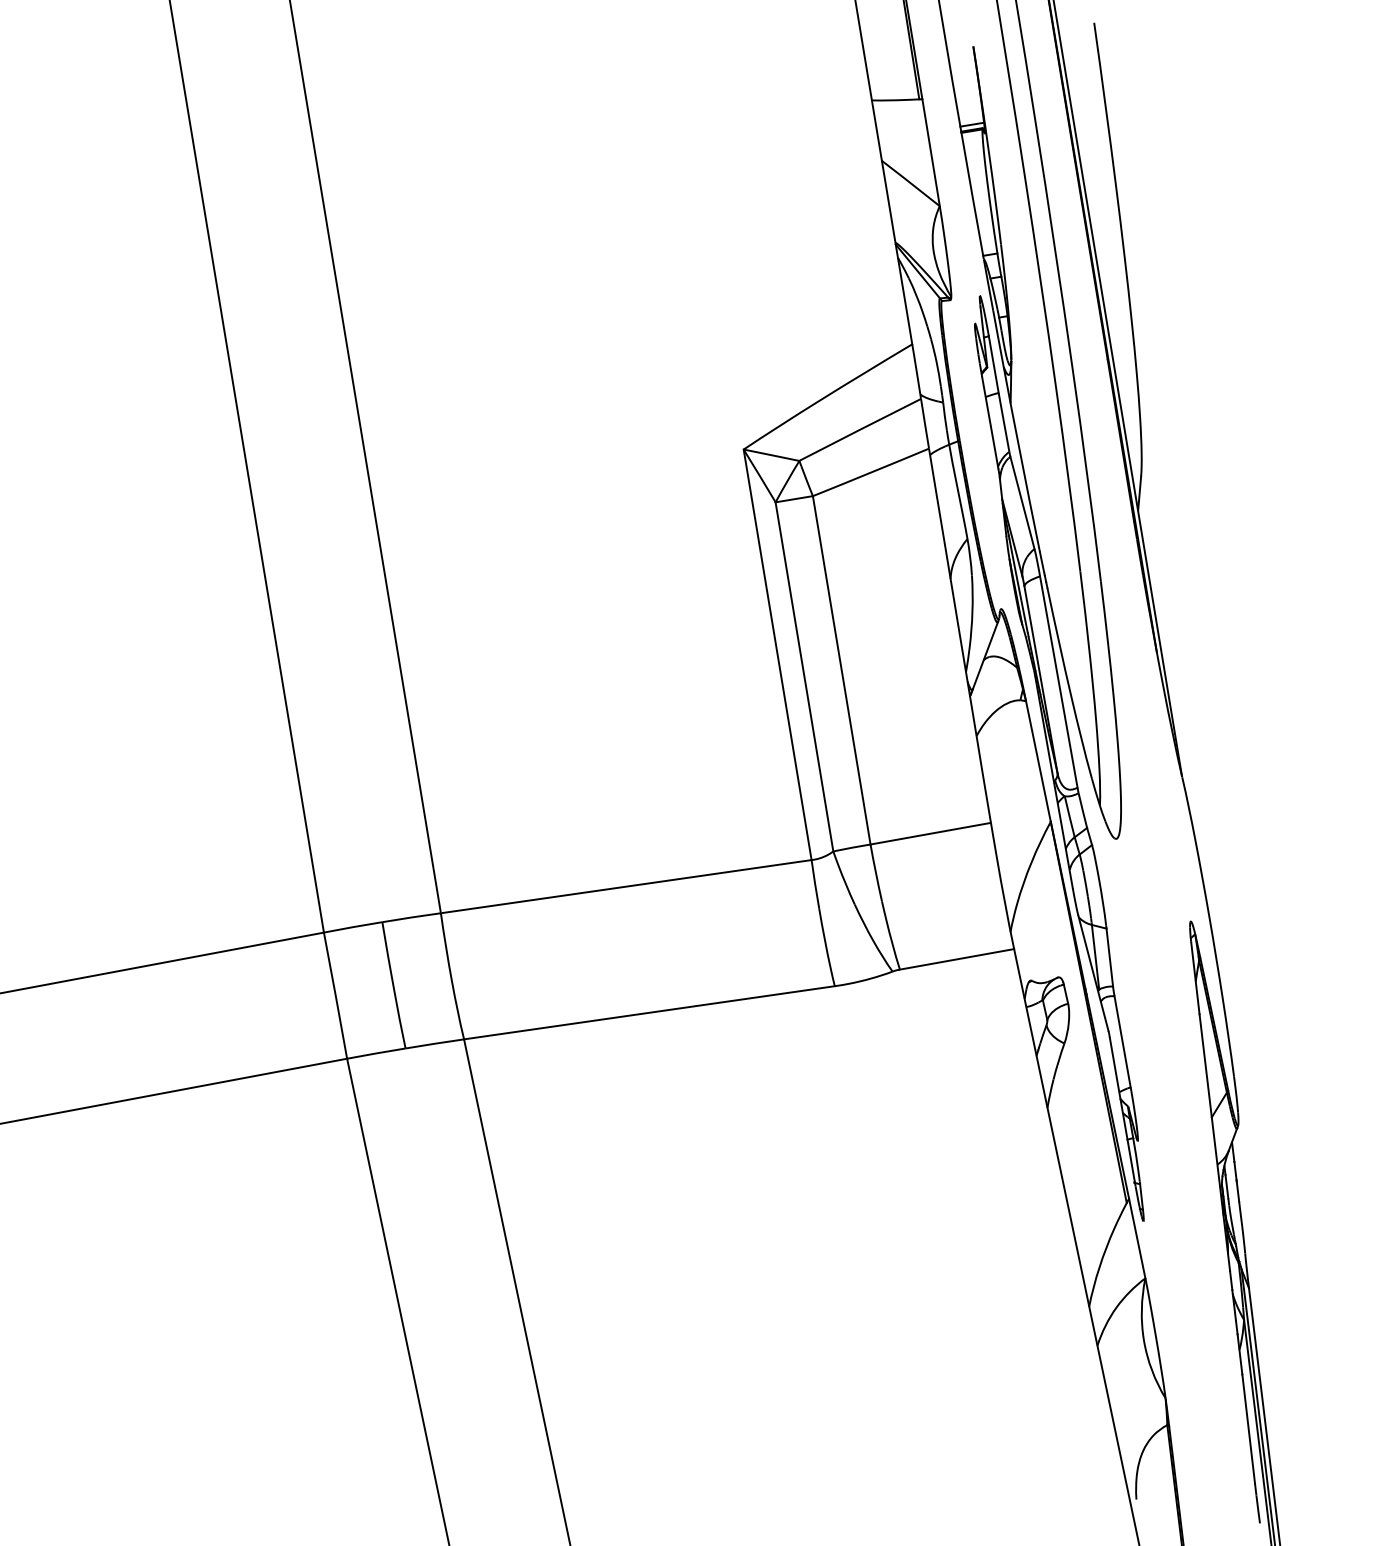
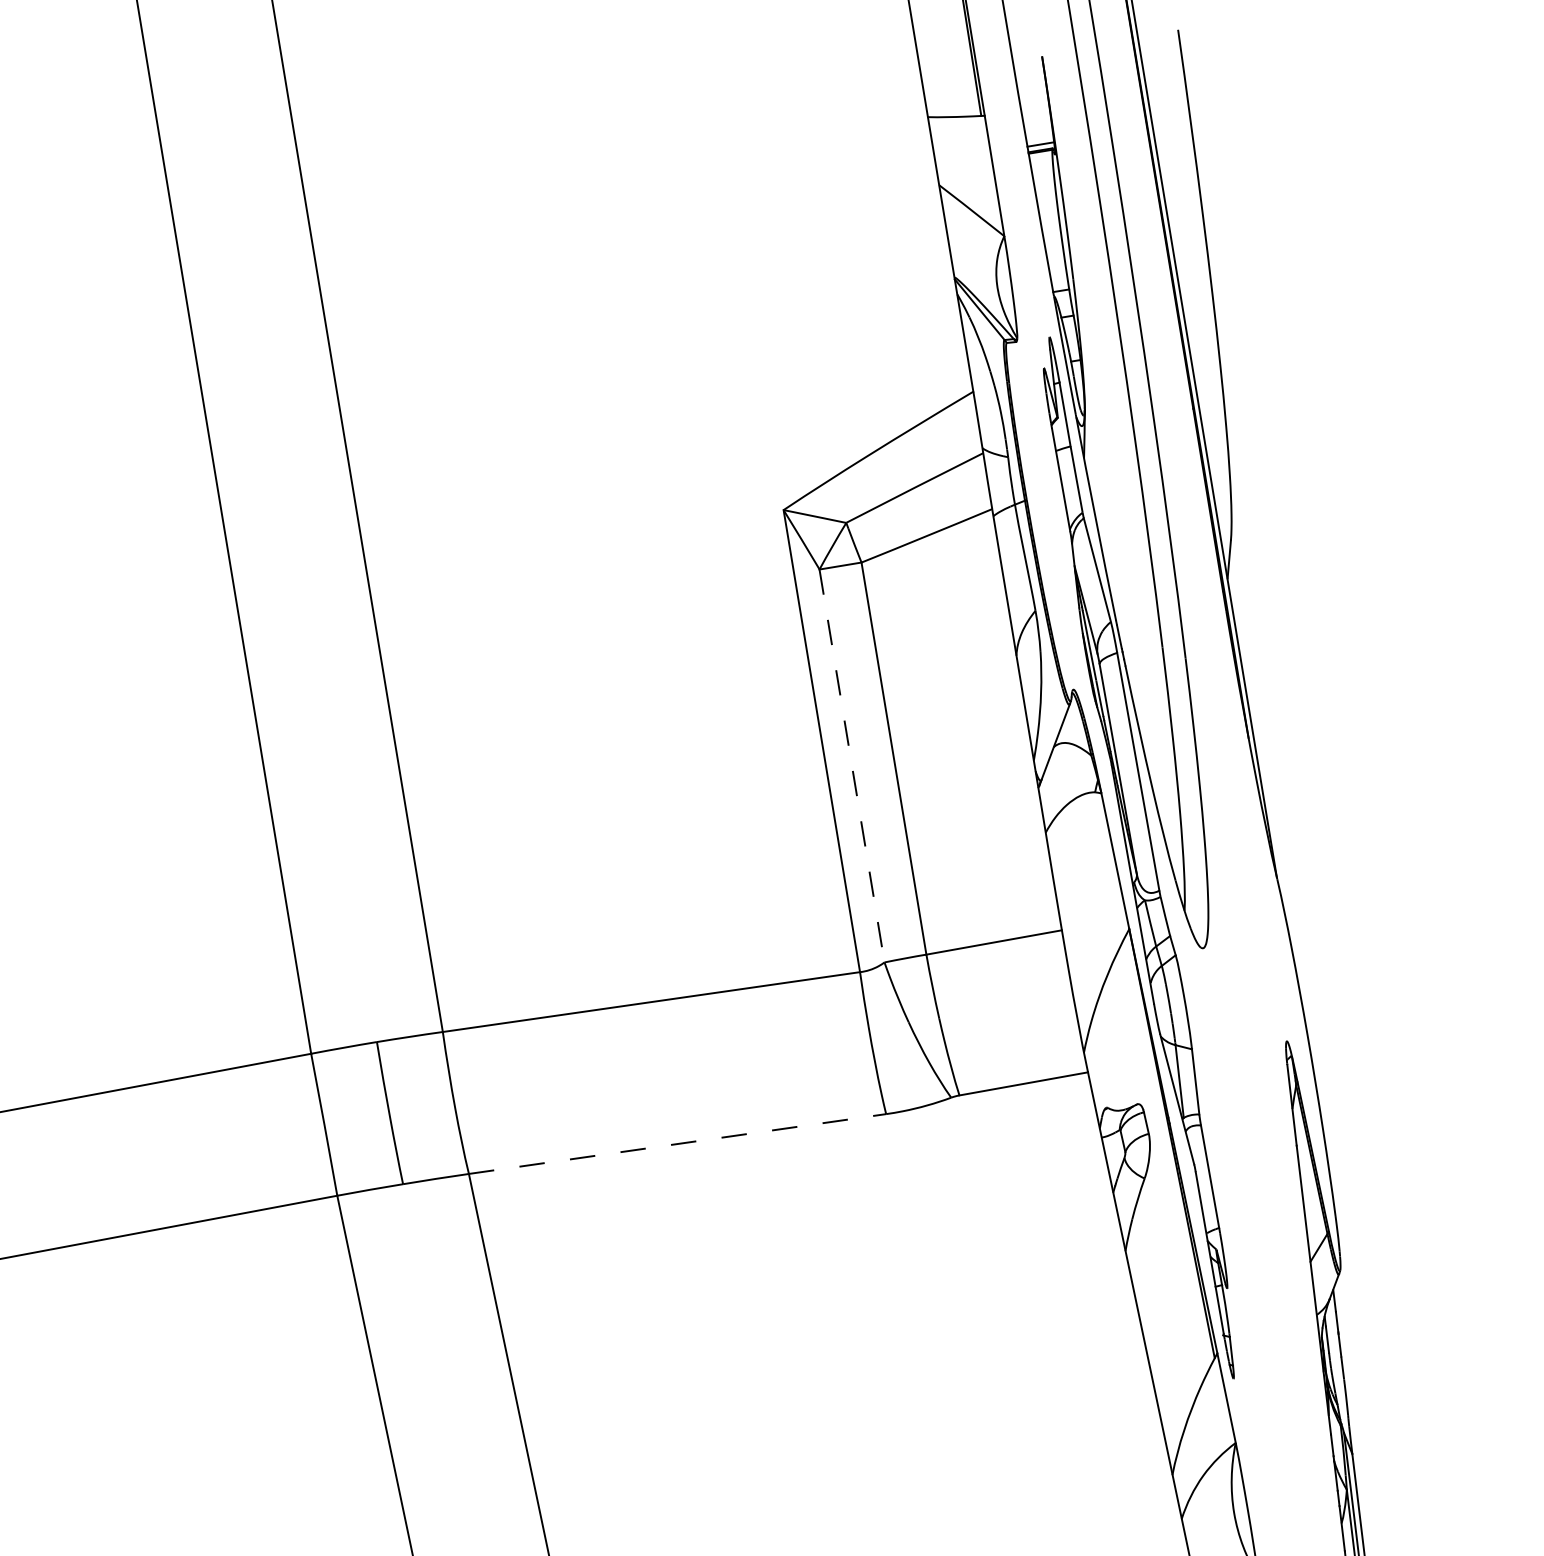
line: (804, 676) -> (852, 765), solid -> dashed
line: (649, 1012) -> (677, 1143), solid -> dashed

